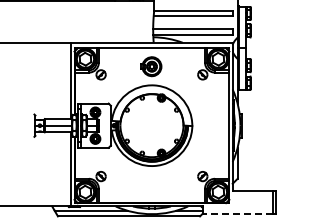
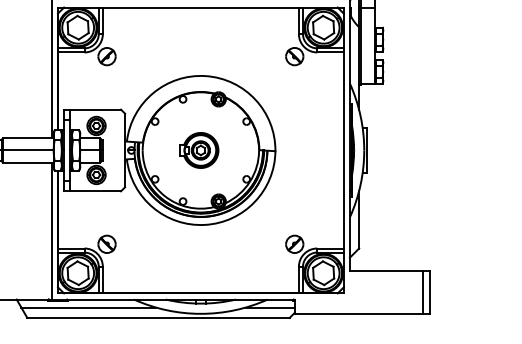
part: (151, 66) -> (200, 150), moved
line: (237, 214) -> (358, 314), dashed -> solid

